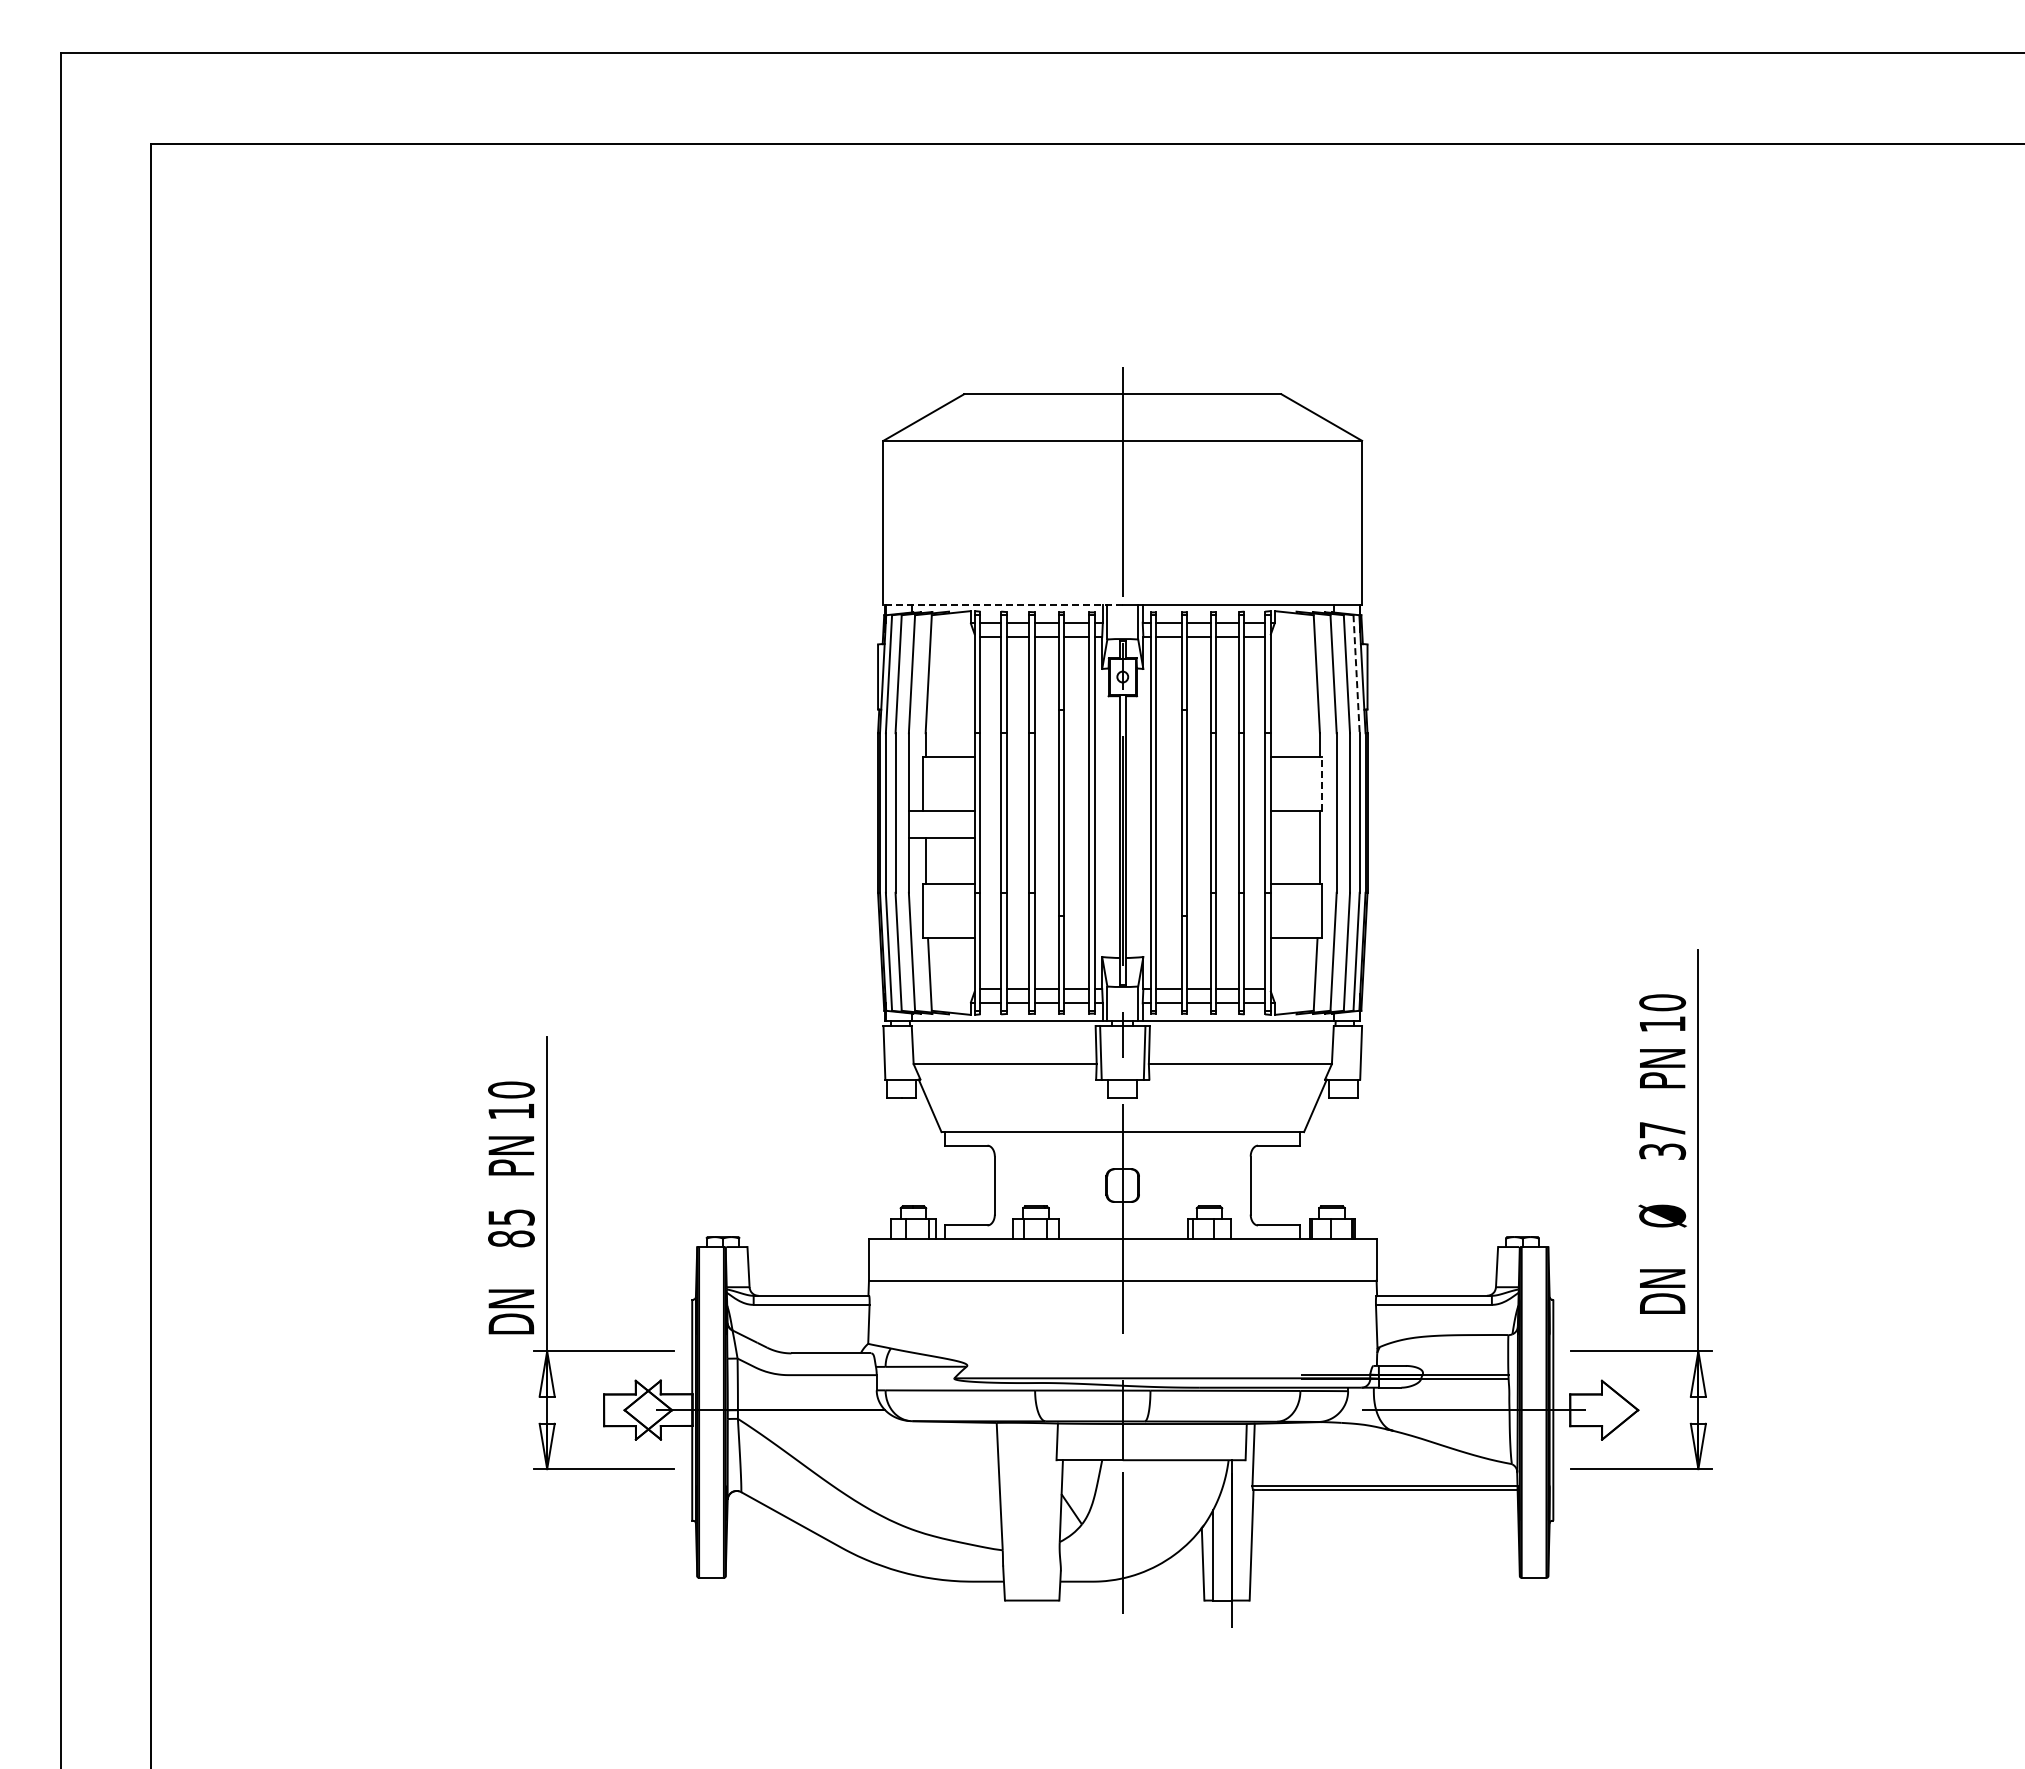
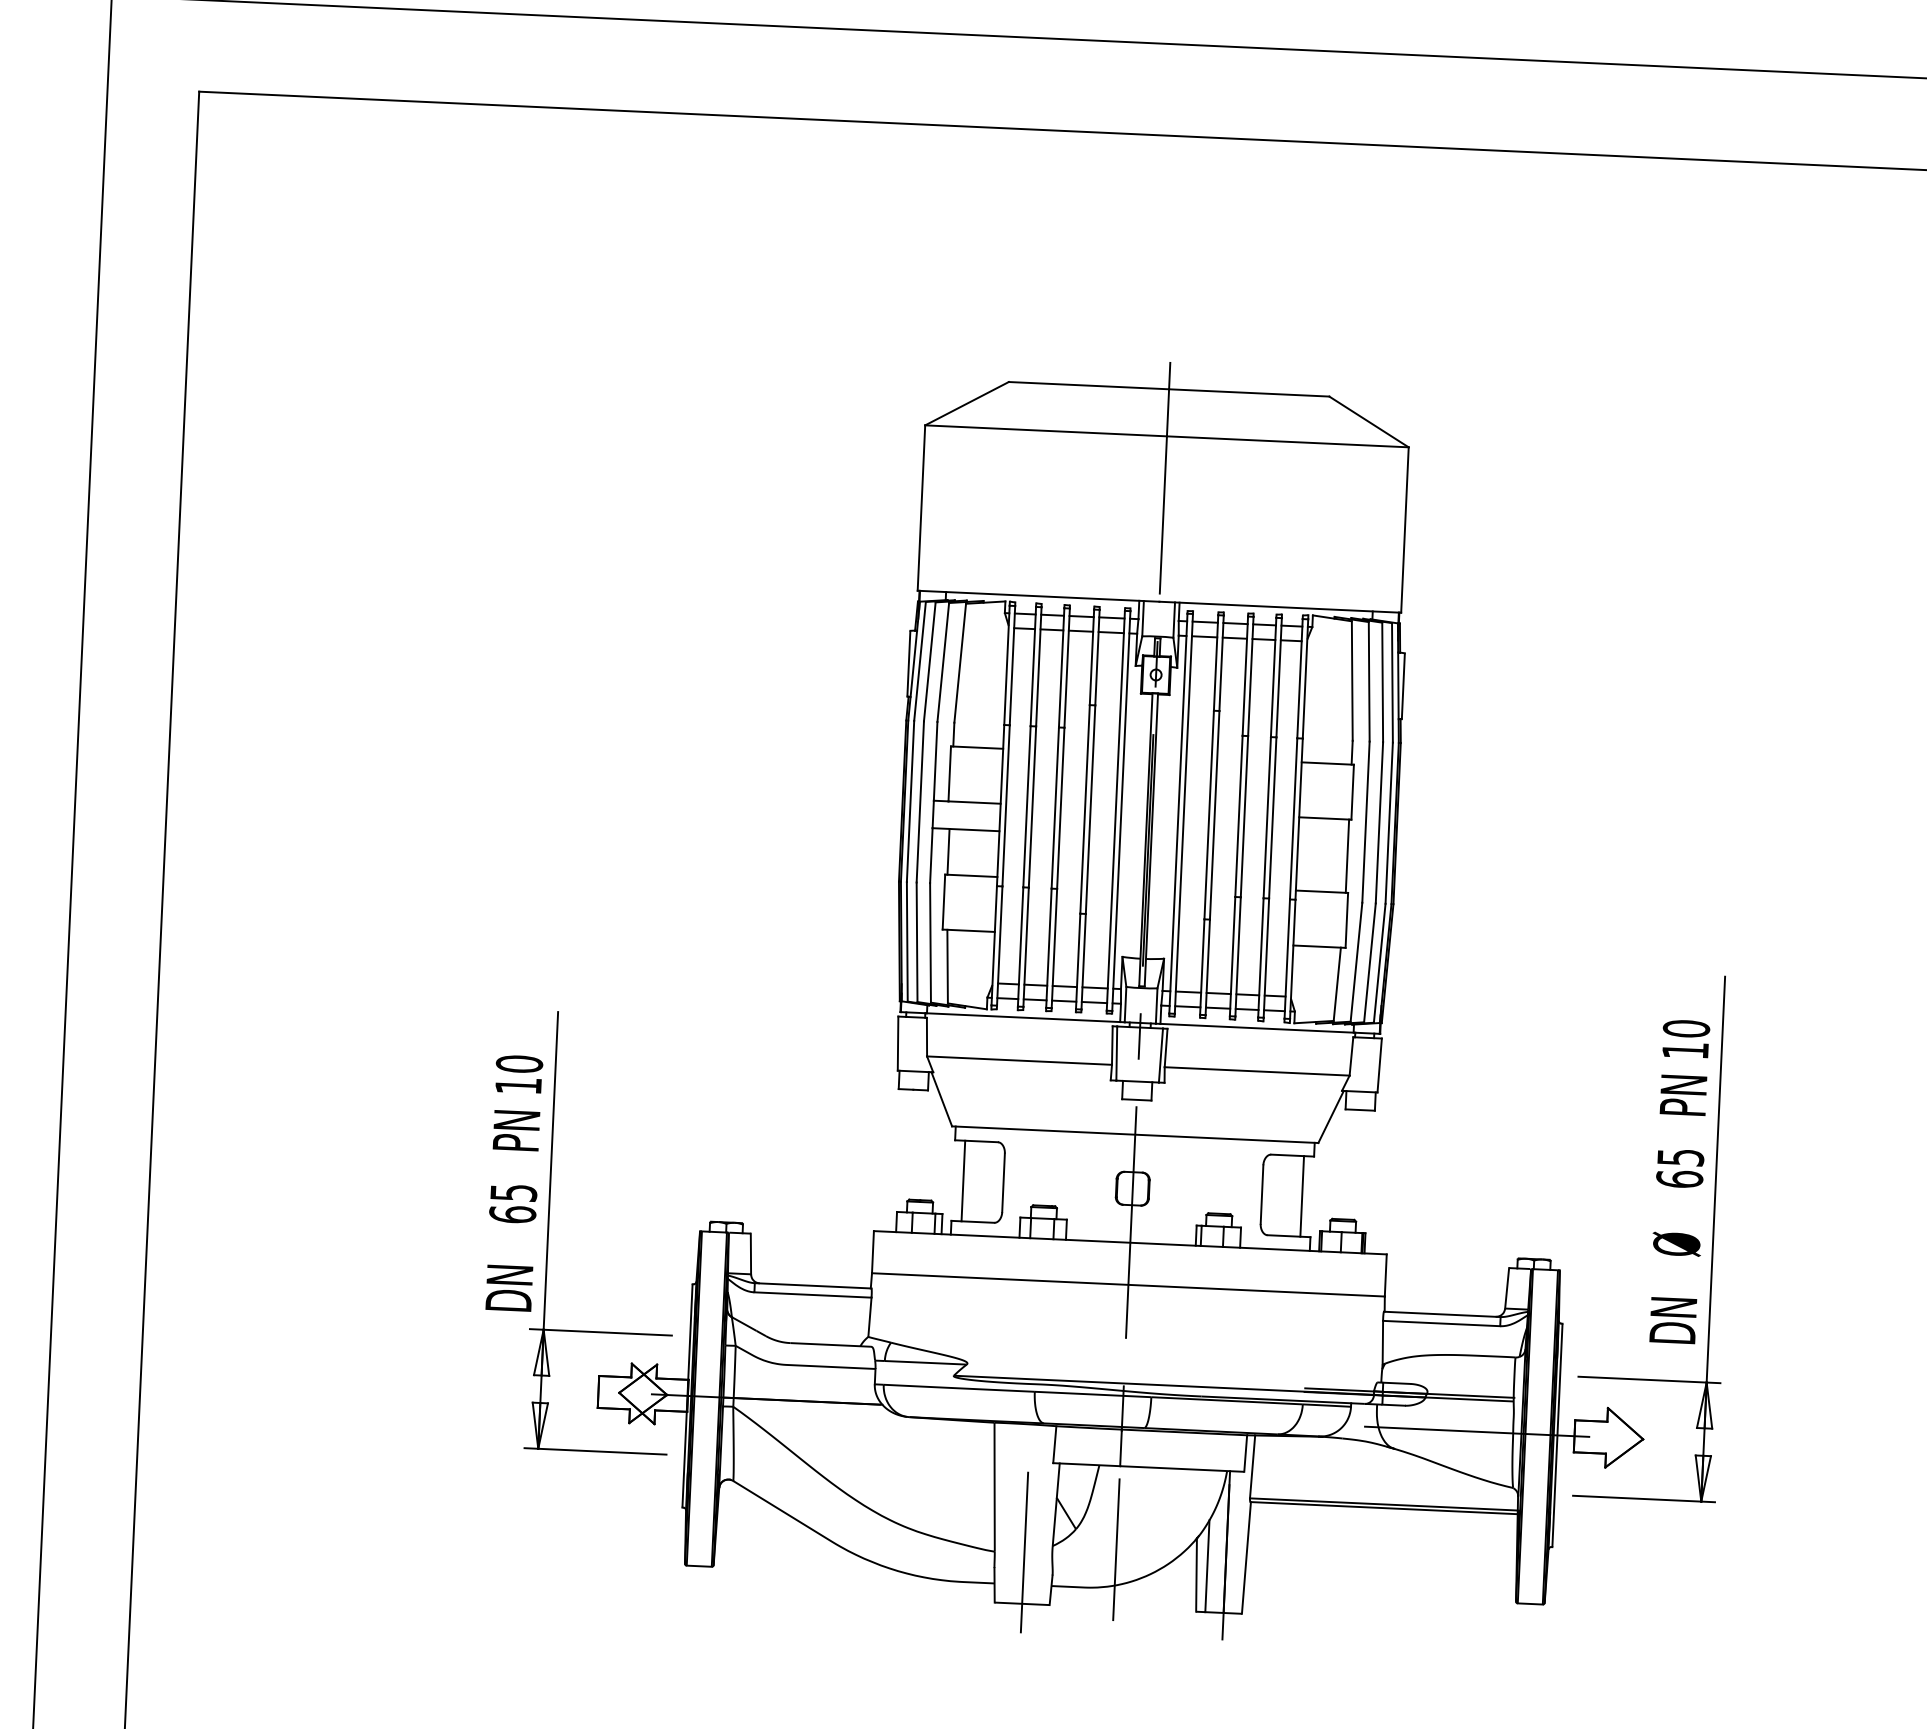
line: (1003, 604) -> (1038, 596), dashed -> solid
line: (1356, 674) -> (1392, 683), dashed -> solid
line: (1322, 783) -> (1352, 791), dashed -> solid
text: (1662, 1140) -> (1680, 1167), 37 -> 65
line: (955, 1185) -> (963, 1180), added
line: (1290, 1185) -> (1302, 1196), added
text: (511, 1238) -> (512, 1214), 85 -> 65
line: (1032, 1549) -> (1024, 1552), added

